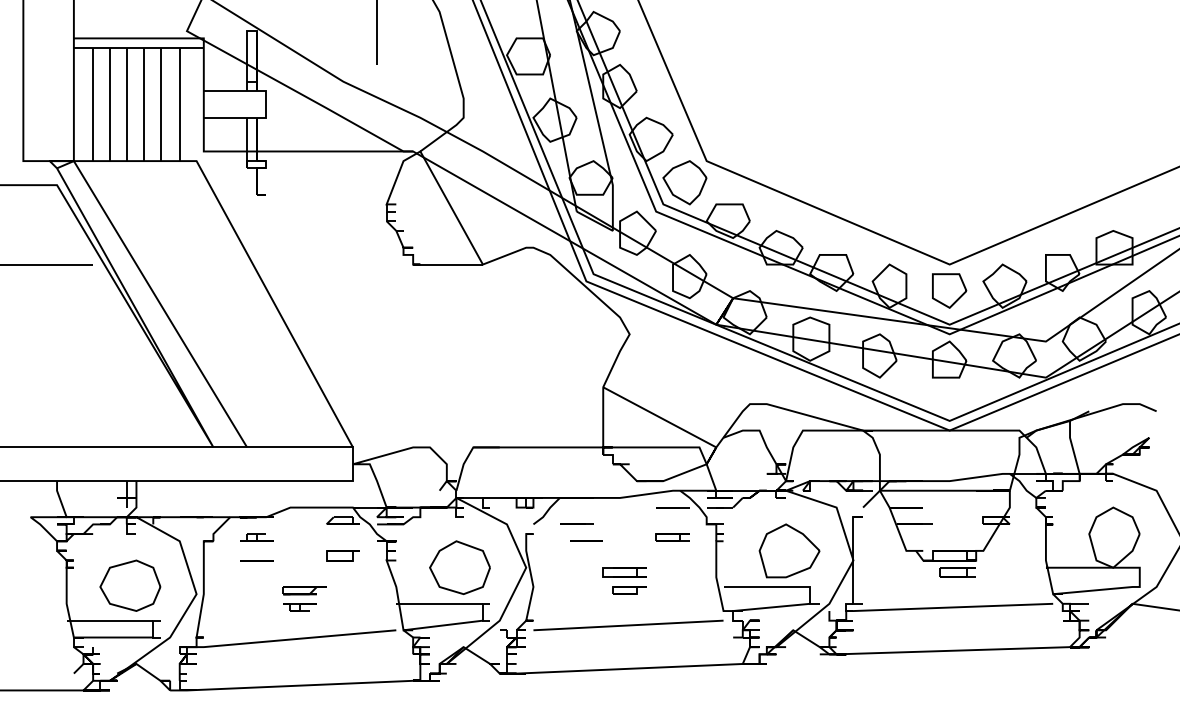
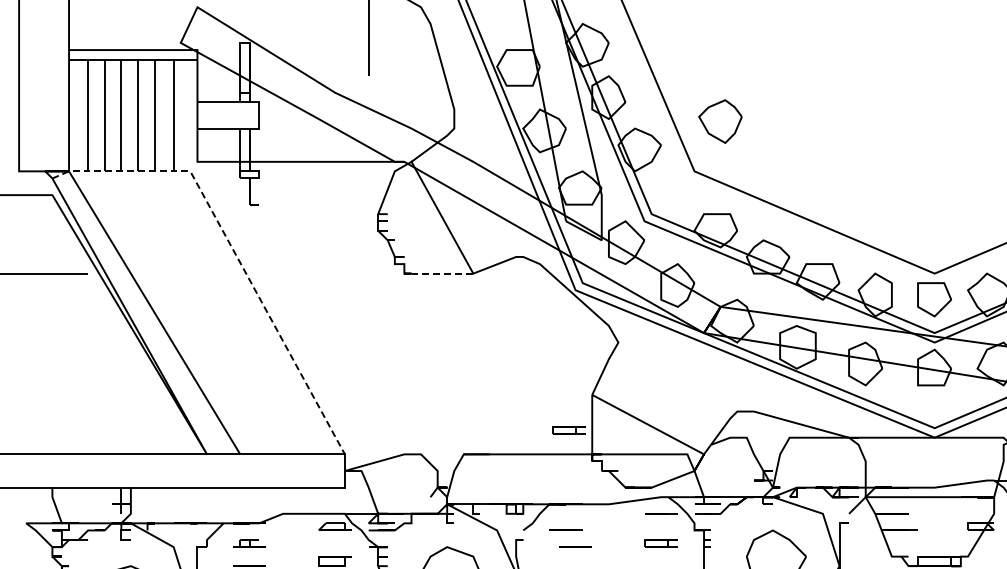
part: (684, 182) -> (720, 121), moved
line: (240, 241) -> (233, 250), solid -> dashed
line: (452, 264) -> (443, 273), solid -> dashed
part: (579, 423) -> (568, 430), added

